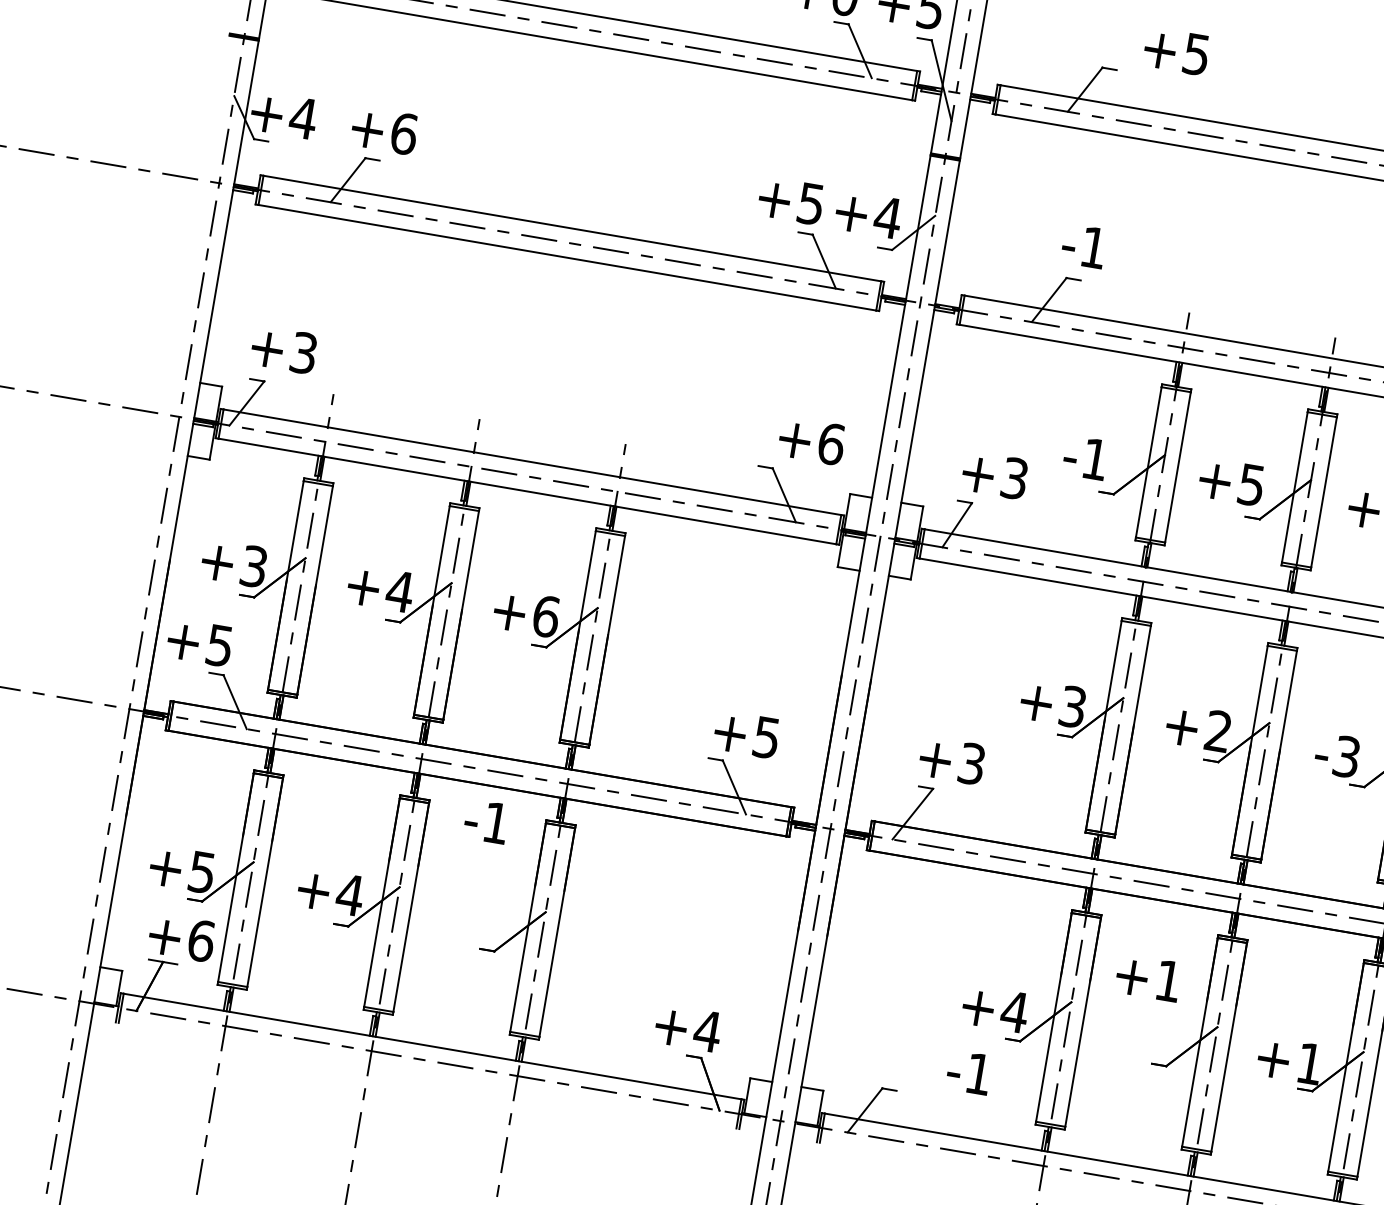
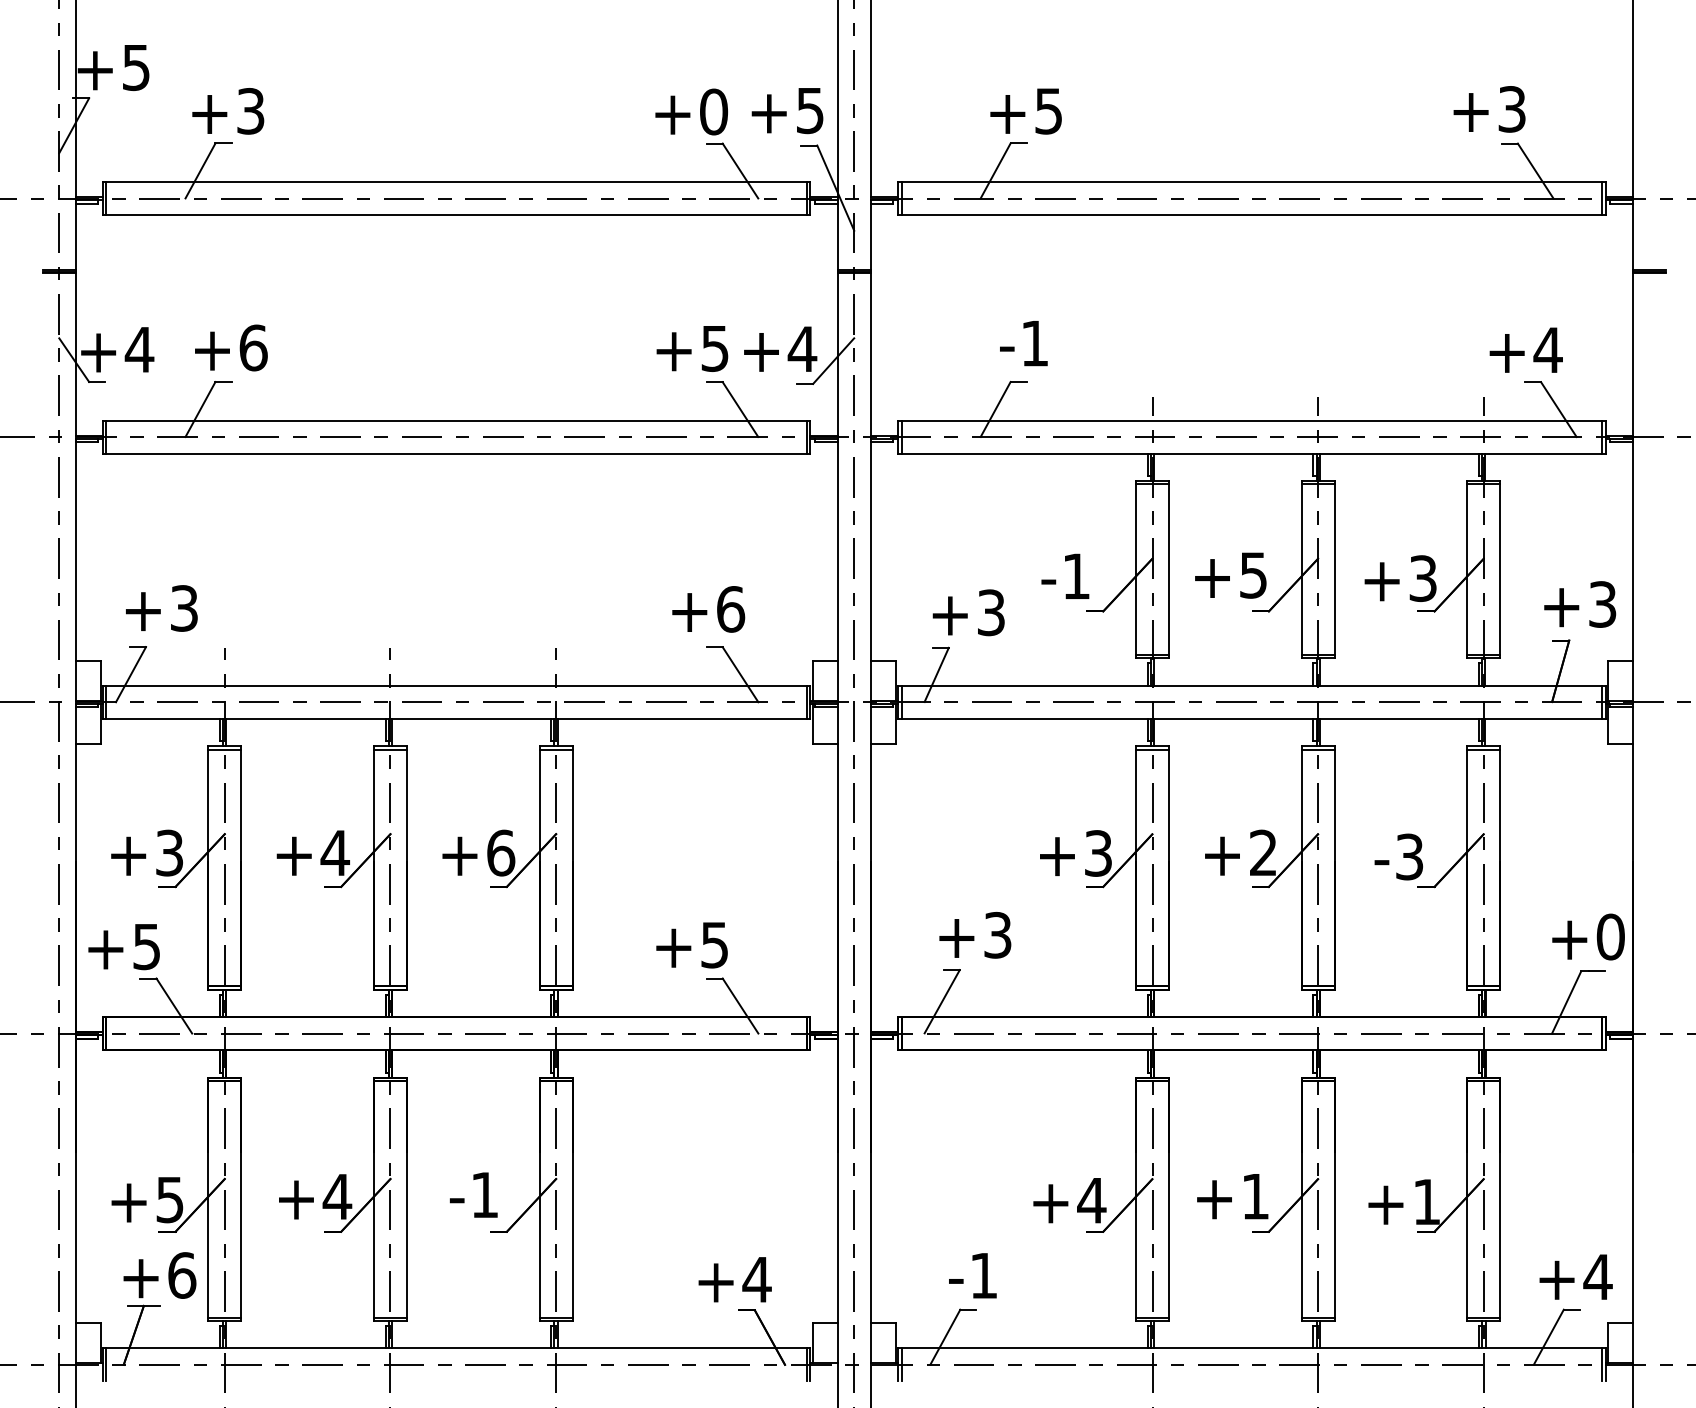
text: (1176, 51) -> (1025, 111), moved
text: (811, 440) -> (708, 609), moved
text: (746, 734) -> (691, 945), moved
text: (486, 820) -> (473, 1194), moved
text: (1148, 977) -> (1232, 1196), moved
text: (968, 1072) -> (972, 1275), moved

